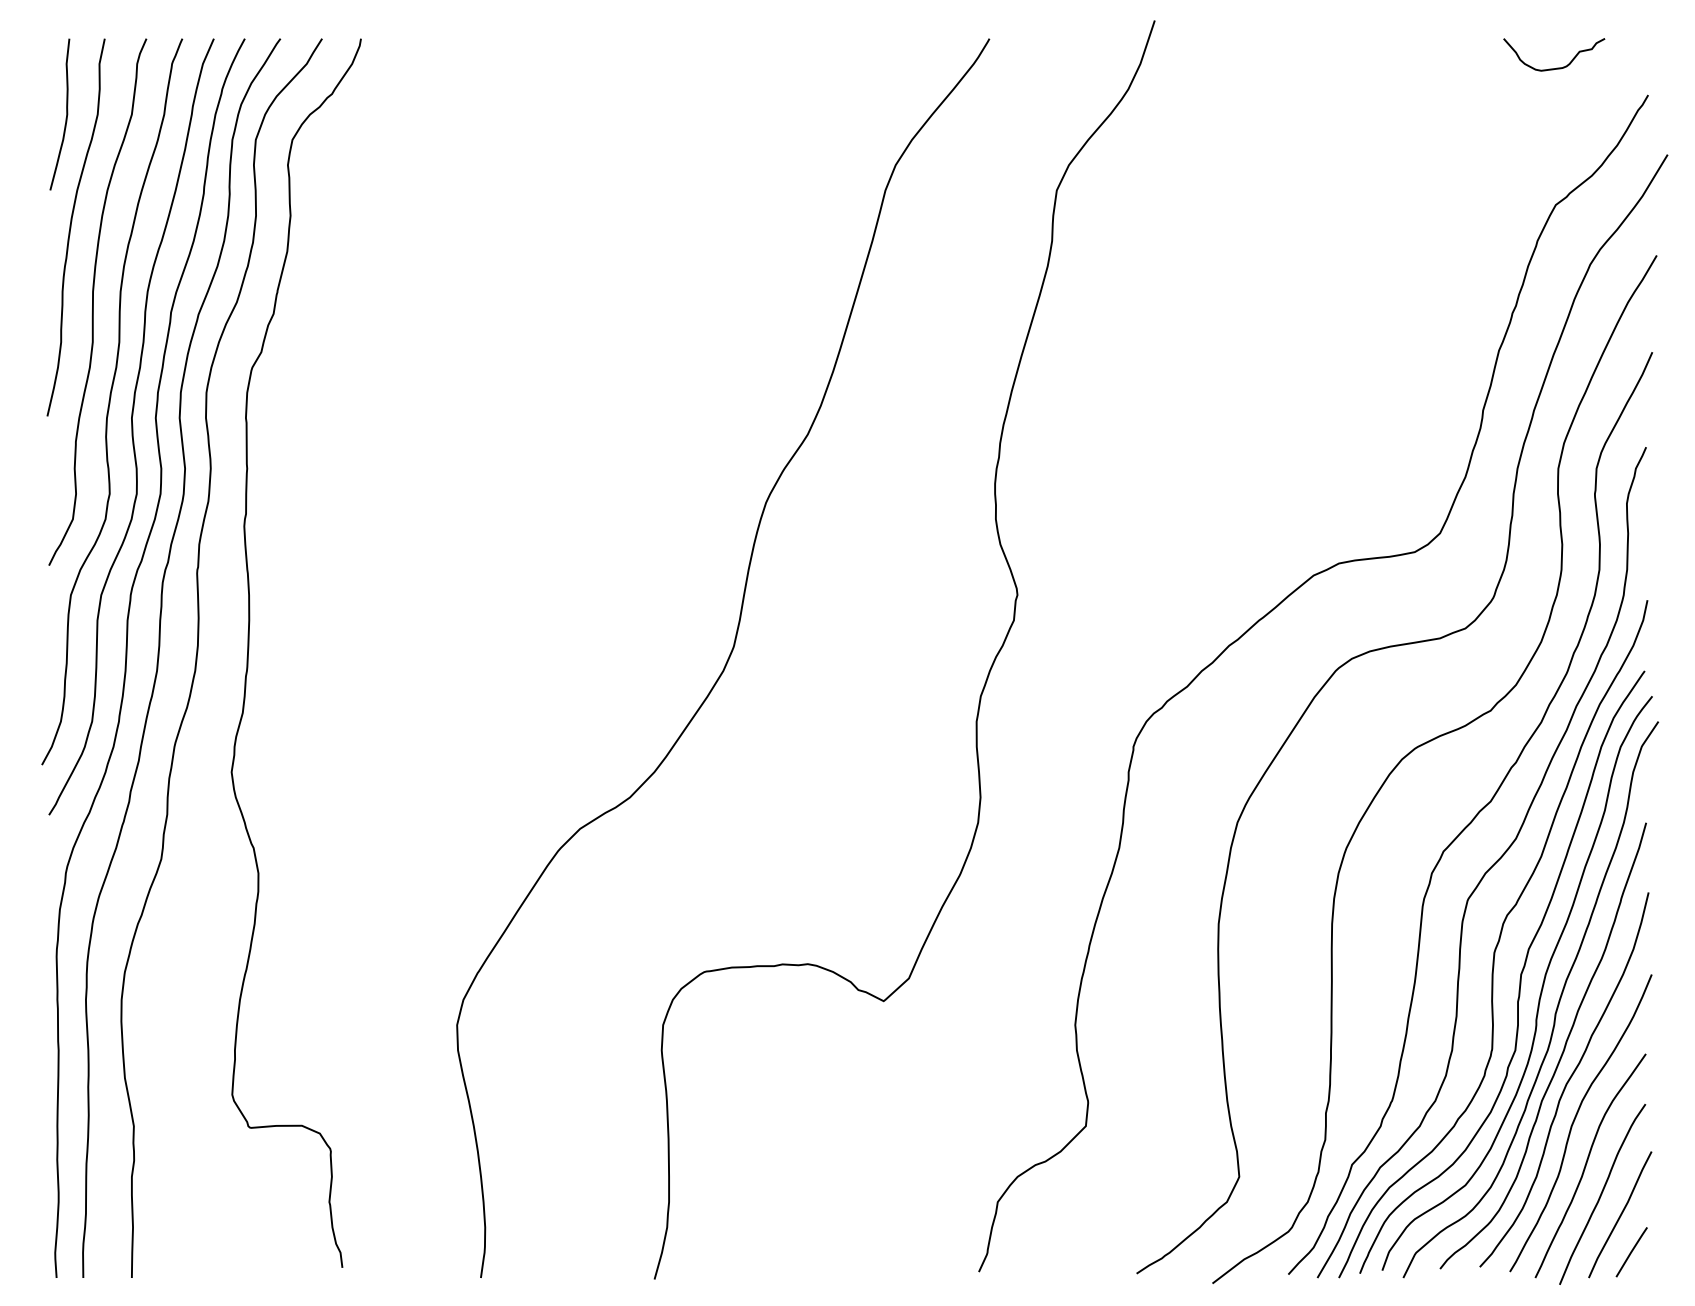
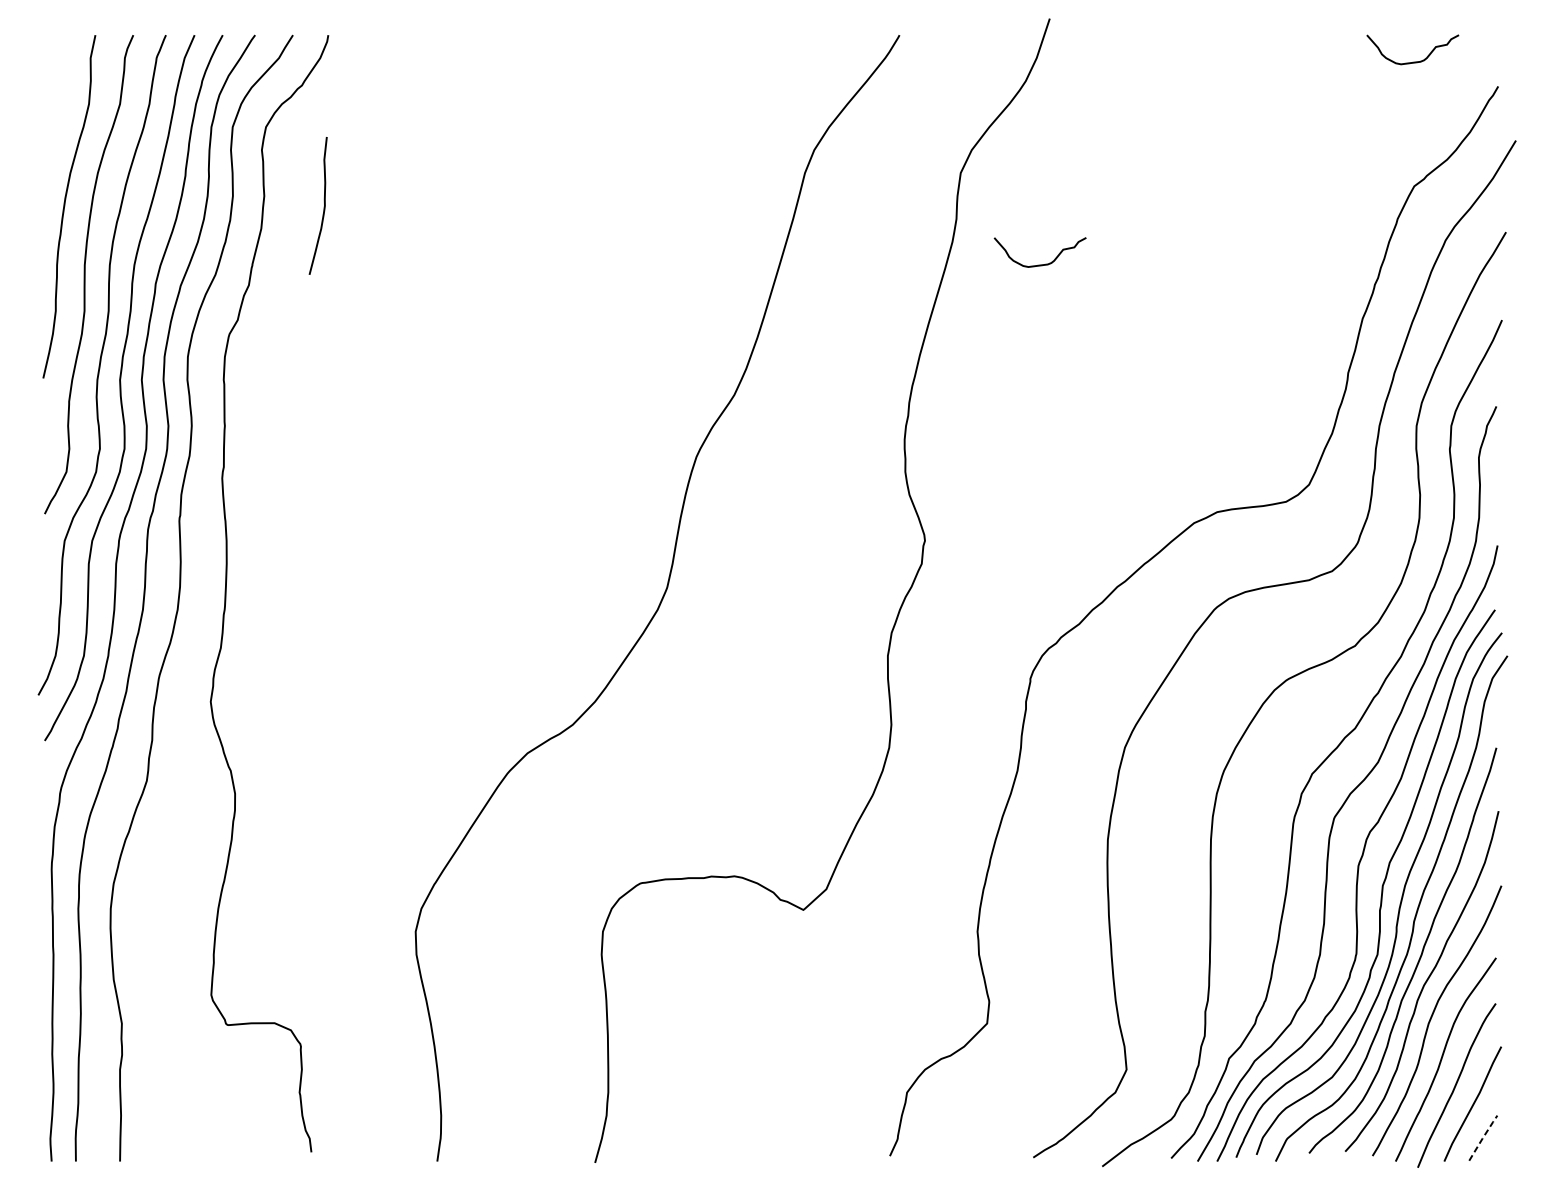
curve: (66, 114) -> (324, 205), moved
curve: (1146, 290) -> (1042, 264), added
line: (1631, 1251) -> (1483, 1137), solid -> dashed

